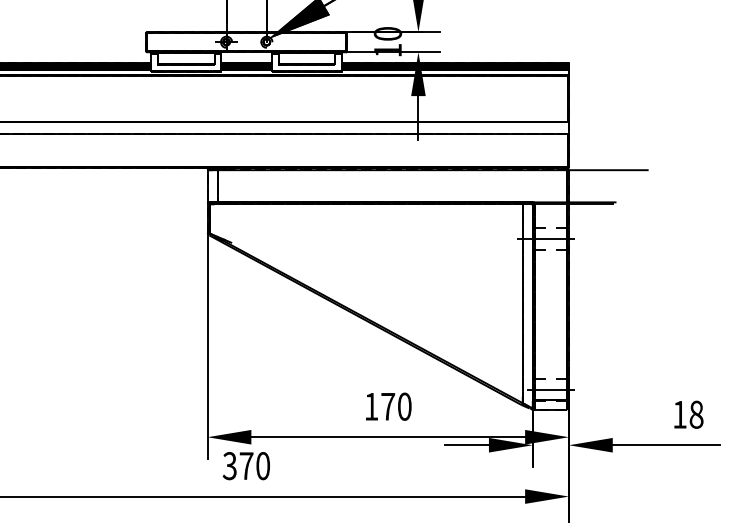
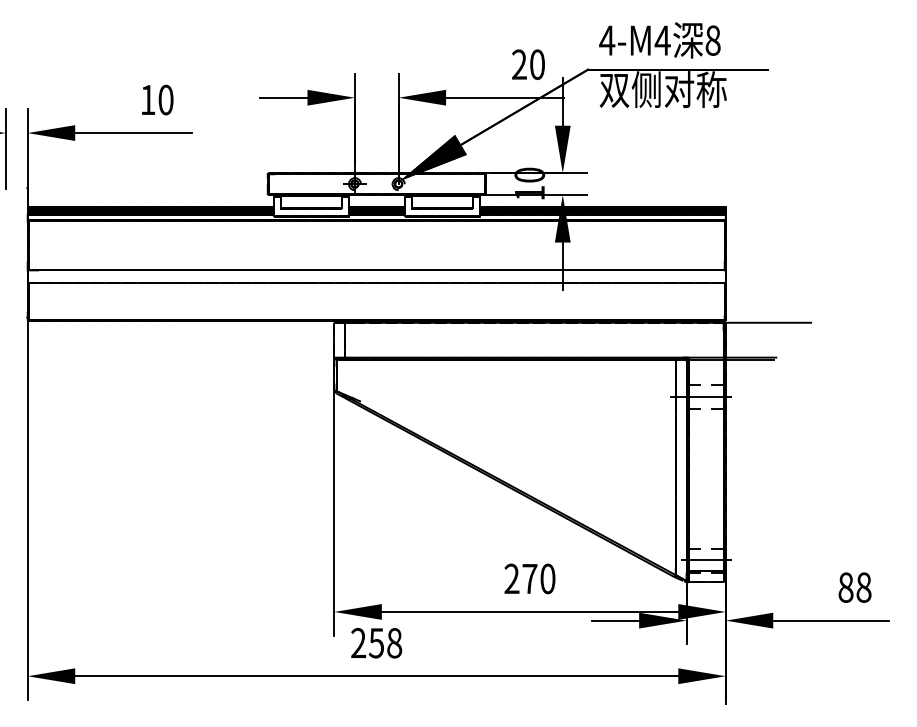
text: (371, 406) -> (511, 578), 170 -> 270
text: (679, 414) -> (845, 587), 18 -> 88
text: (246, 466) -> (376, 643), 370 -> 258

